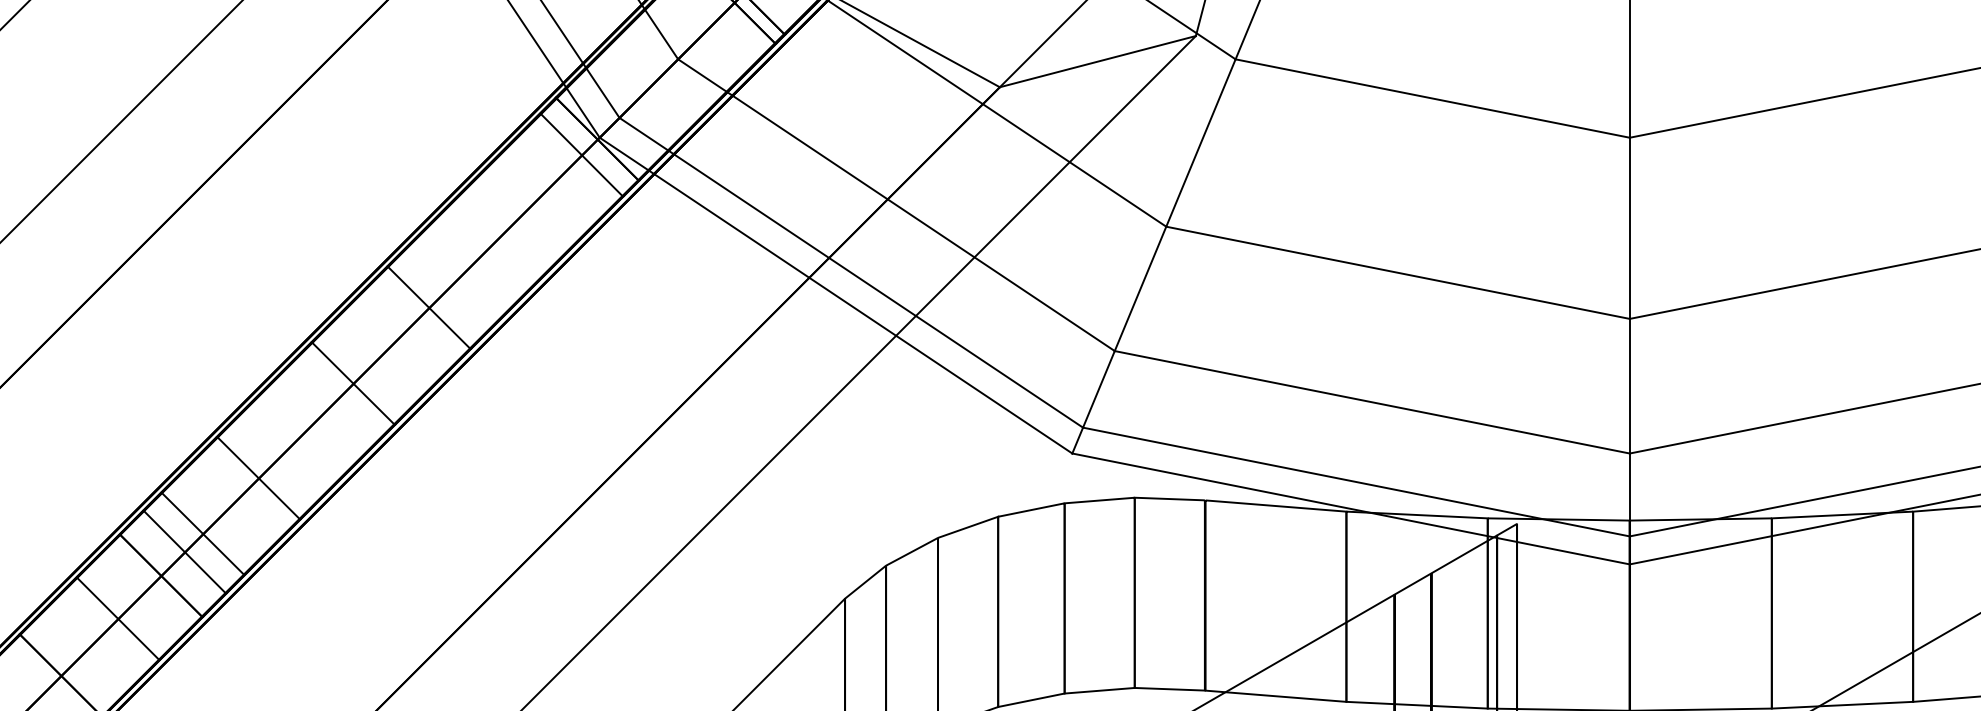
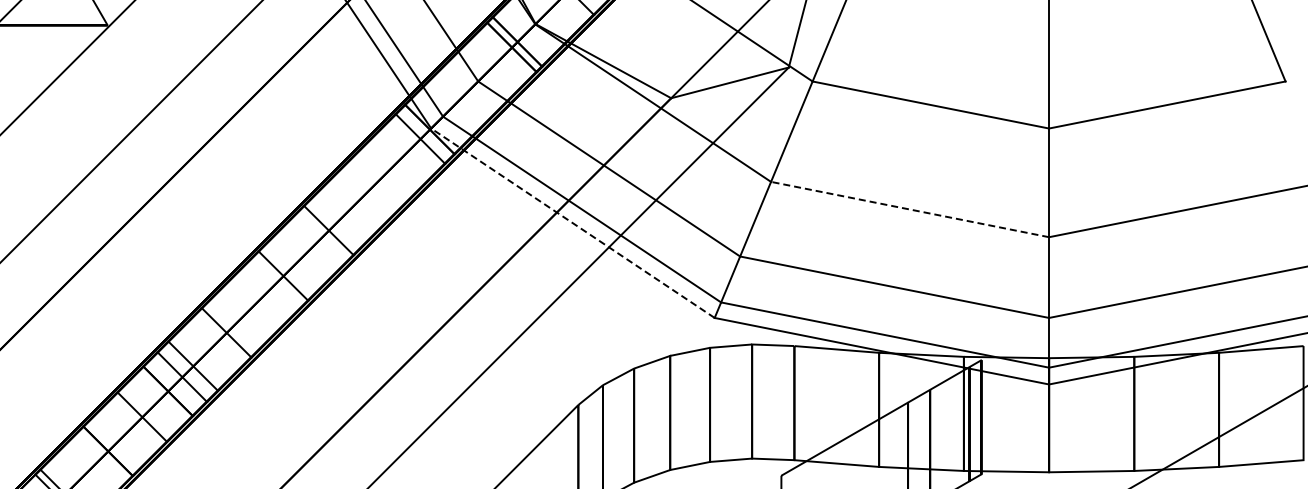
line: (1398, 272) -> (910, 209), solid -> dashed
line: (835, 294) -> (572, 222), solid -> dashed

